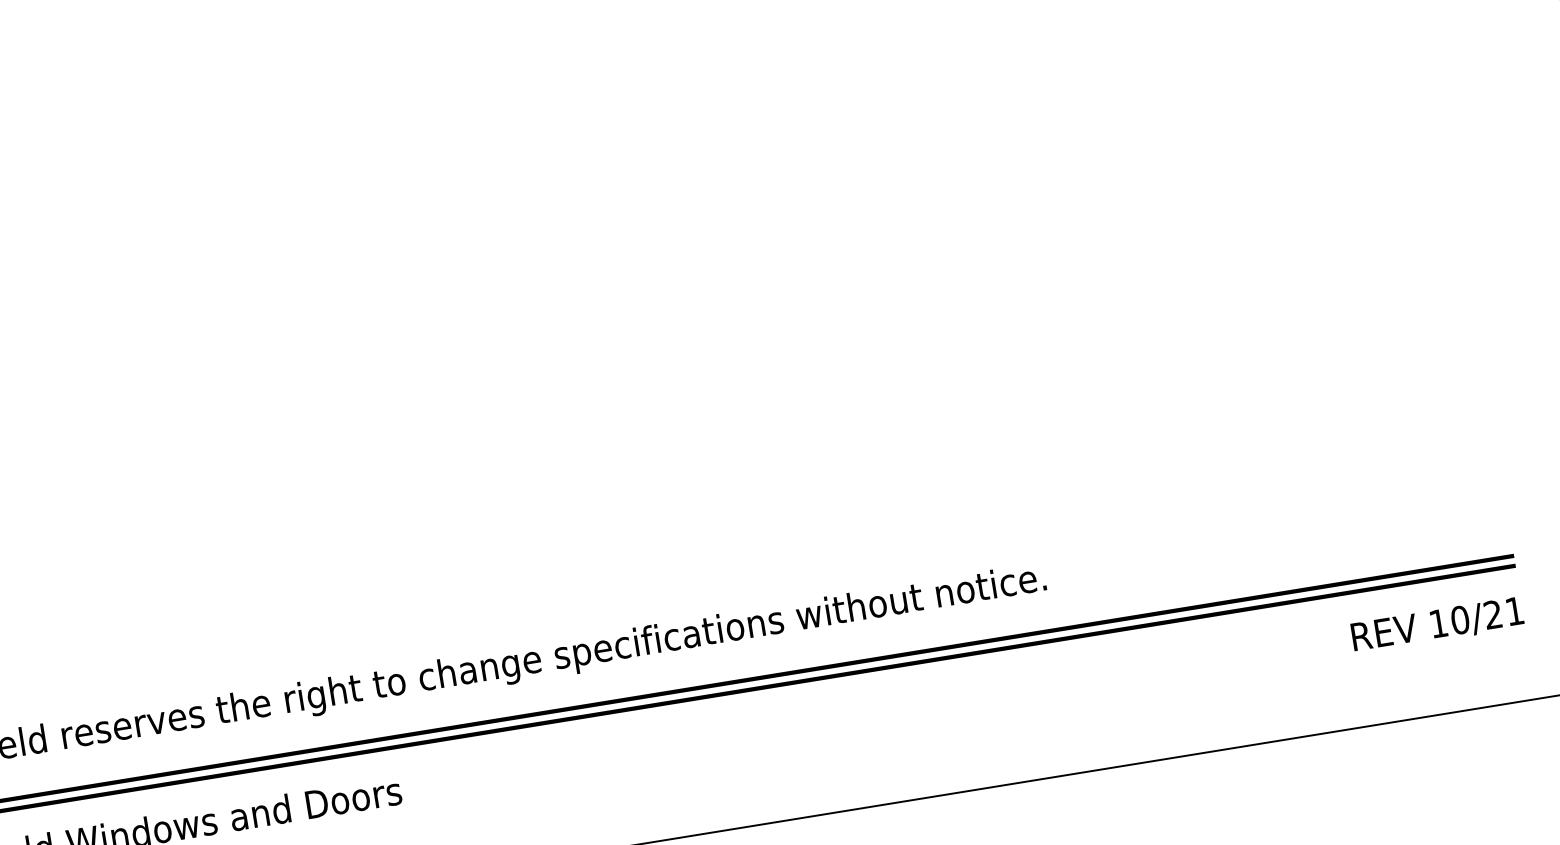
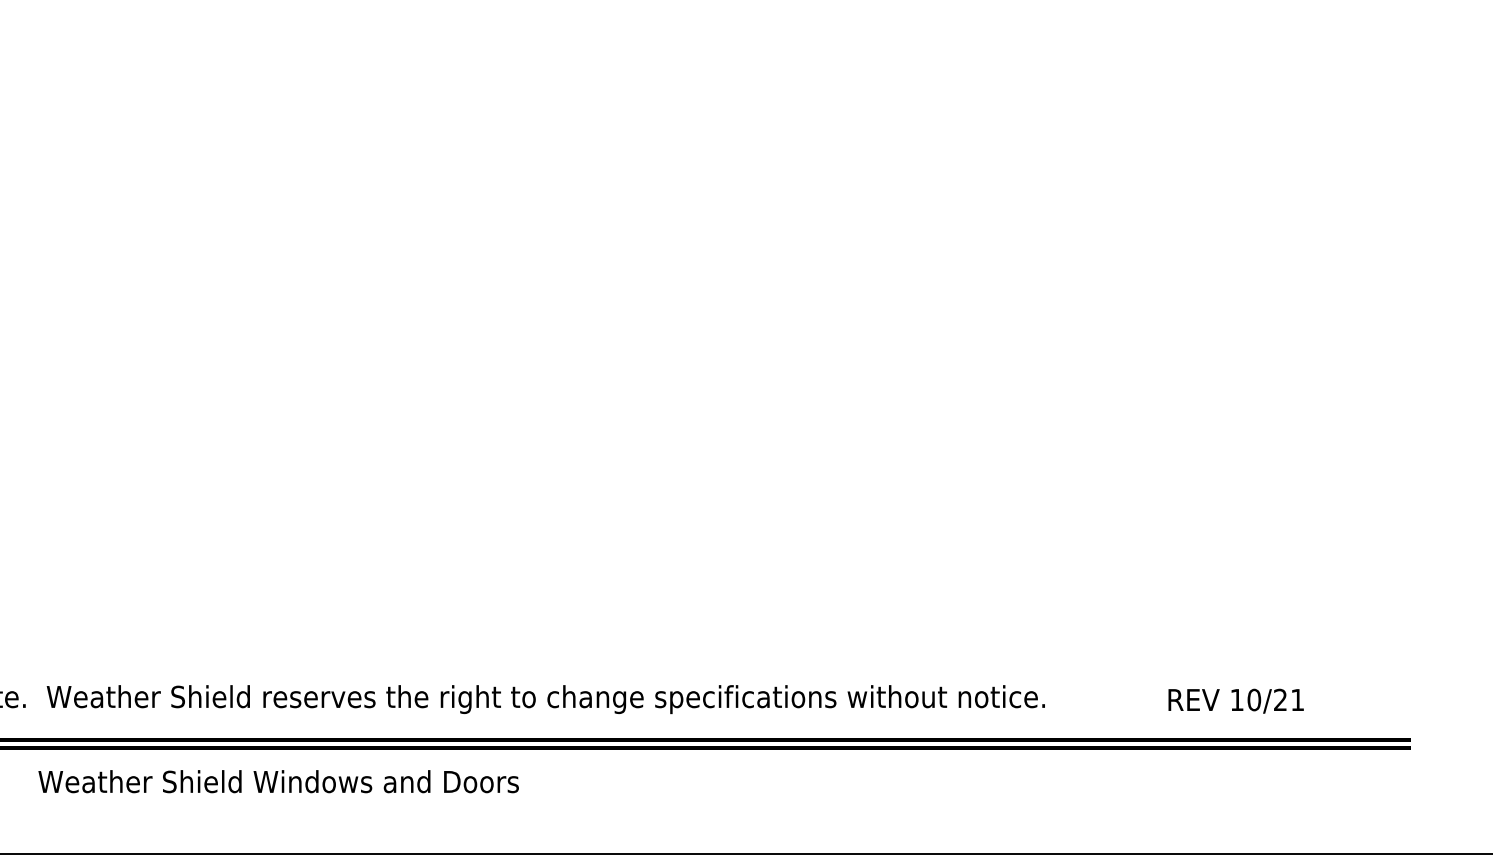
text: (1436, 624) -> (1235, 700), moved

